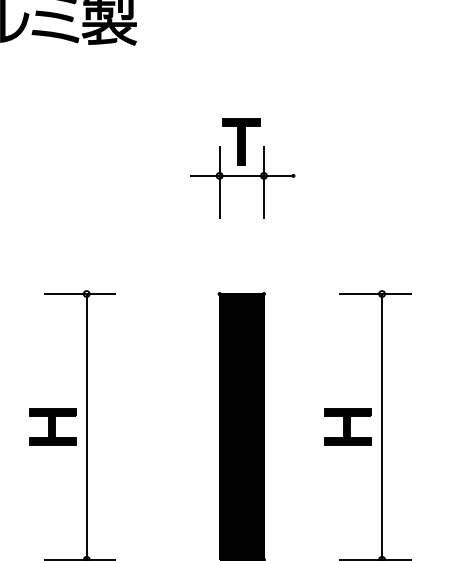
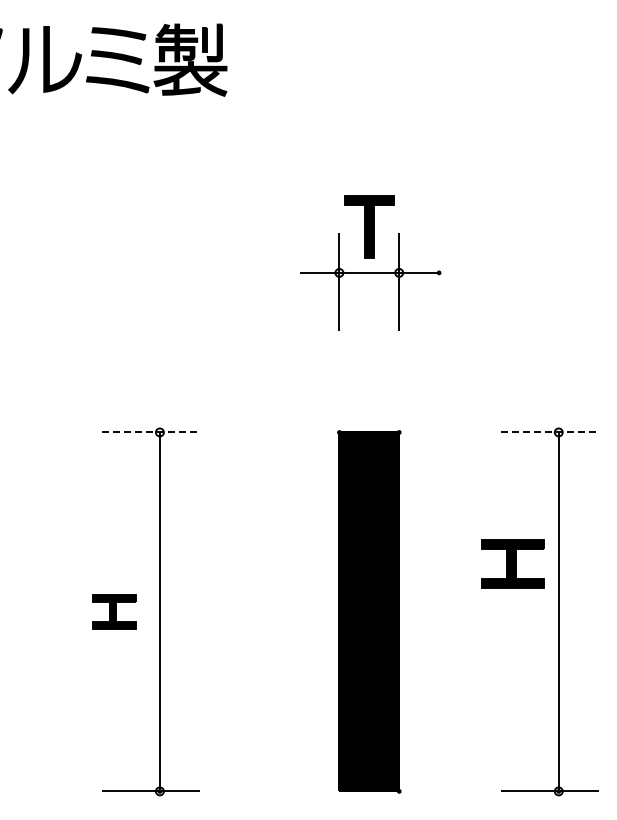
line: (80, 294) -> (151, 432), solid -> dashed
line: (375, 294) -> (550, 432), solid -> dashed
part: (52, 426) -> (113, 611), size x0.7
part: (347, 426) -> (512, 563), moved

